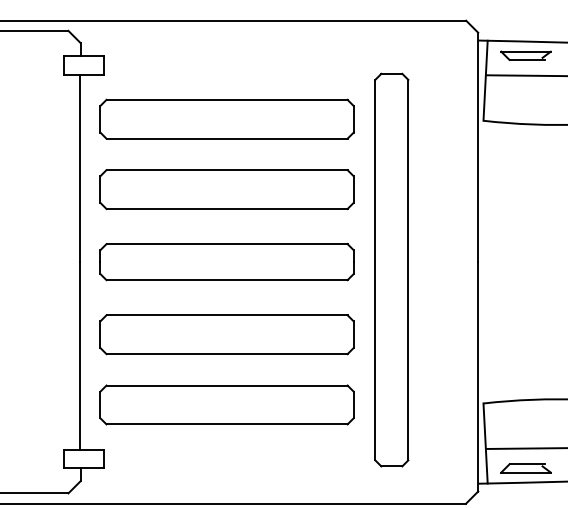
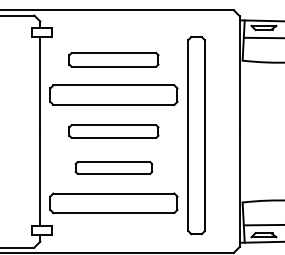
part: (226, 118) -> (113, 59), size x0.7
part: (226, 261) -> (113, 131), size x0.7
part: (226, 333) -> (113, 167), size x0.6

